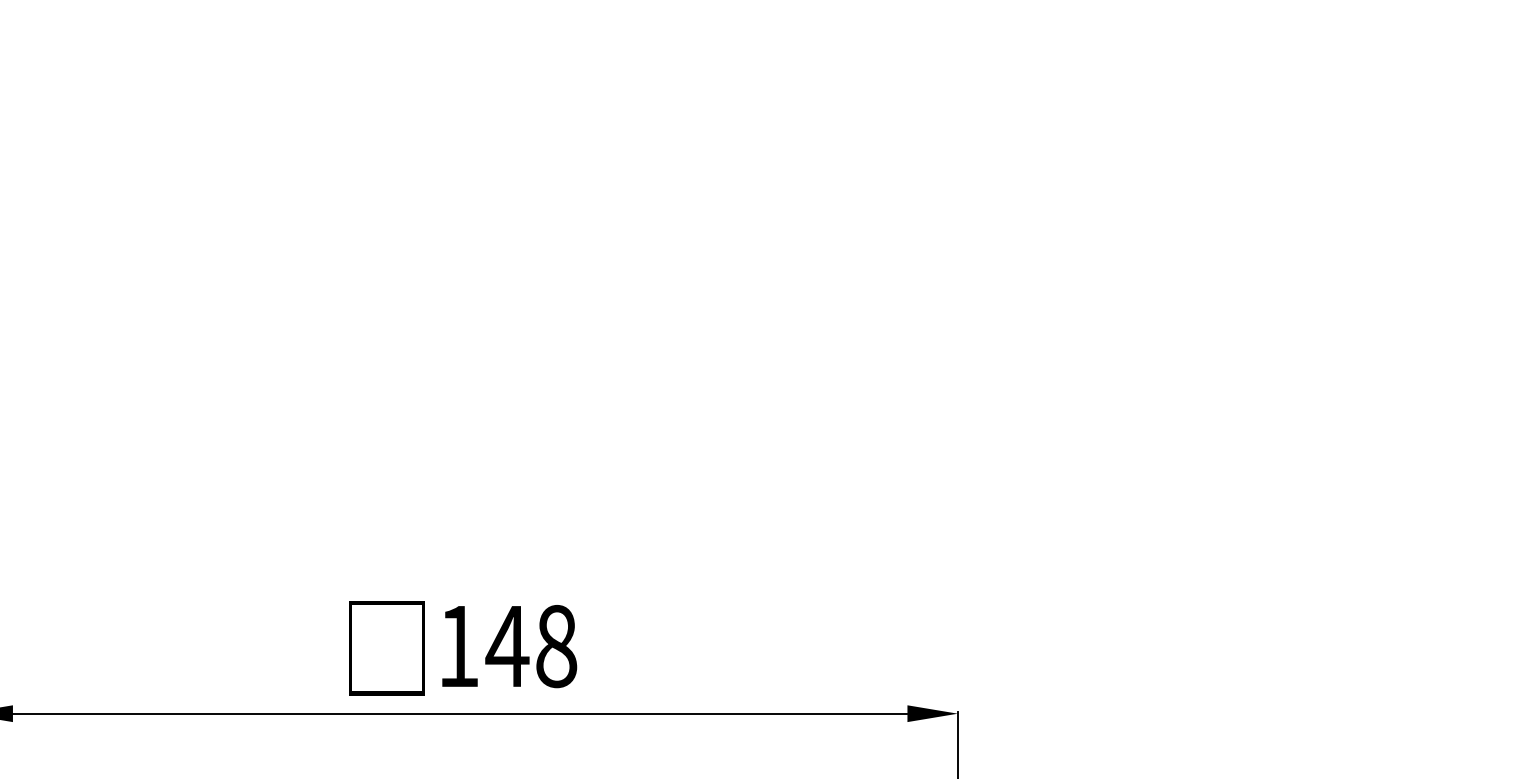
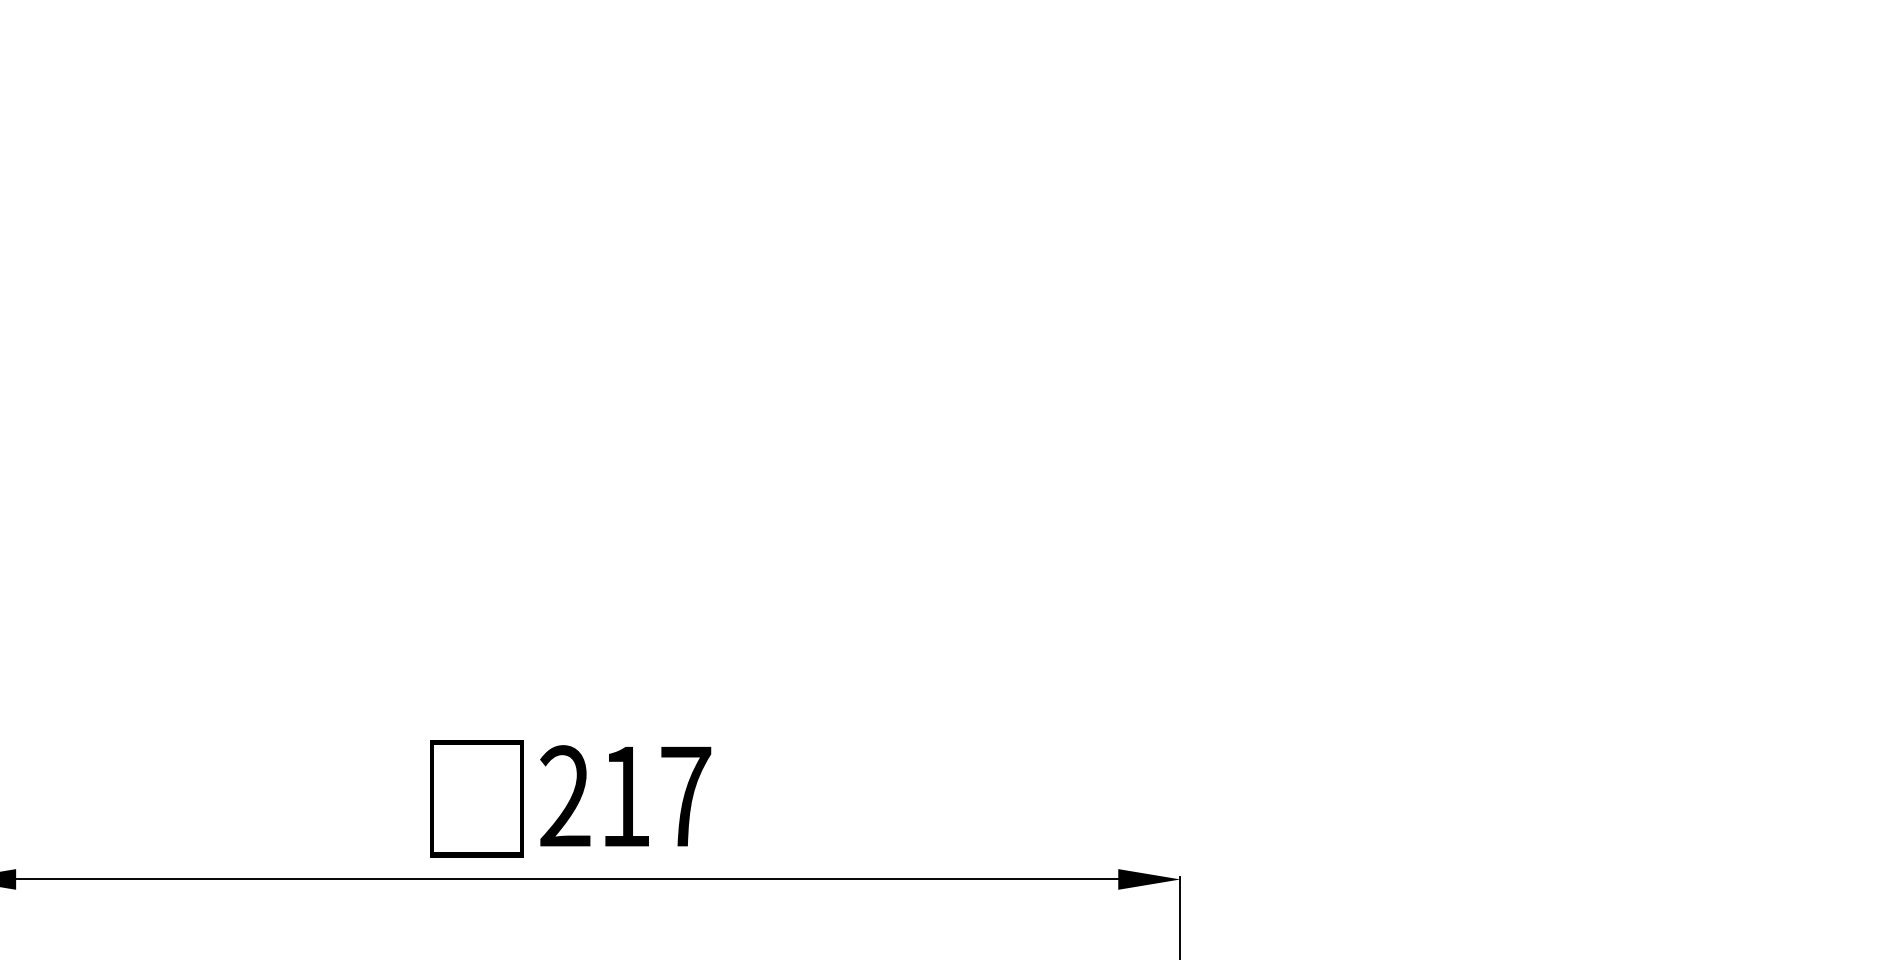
text: (507, 646) -> (625, 796), 148 -> 217

